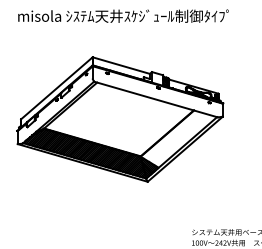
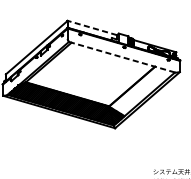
line: (121, 65) -> (92, 27), solid -> dashed
line: (156, 99) -> (122, 57), solid -> dashed

